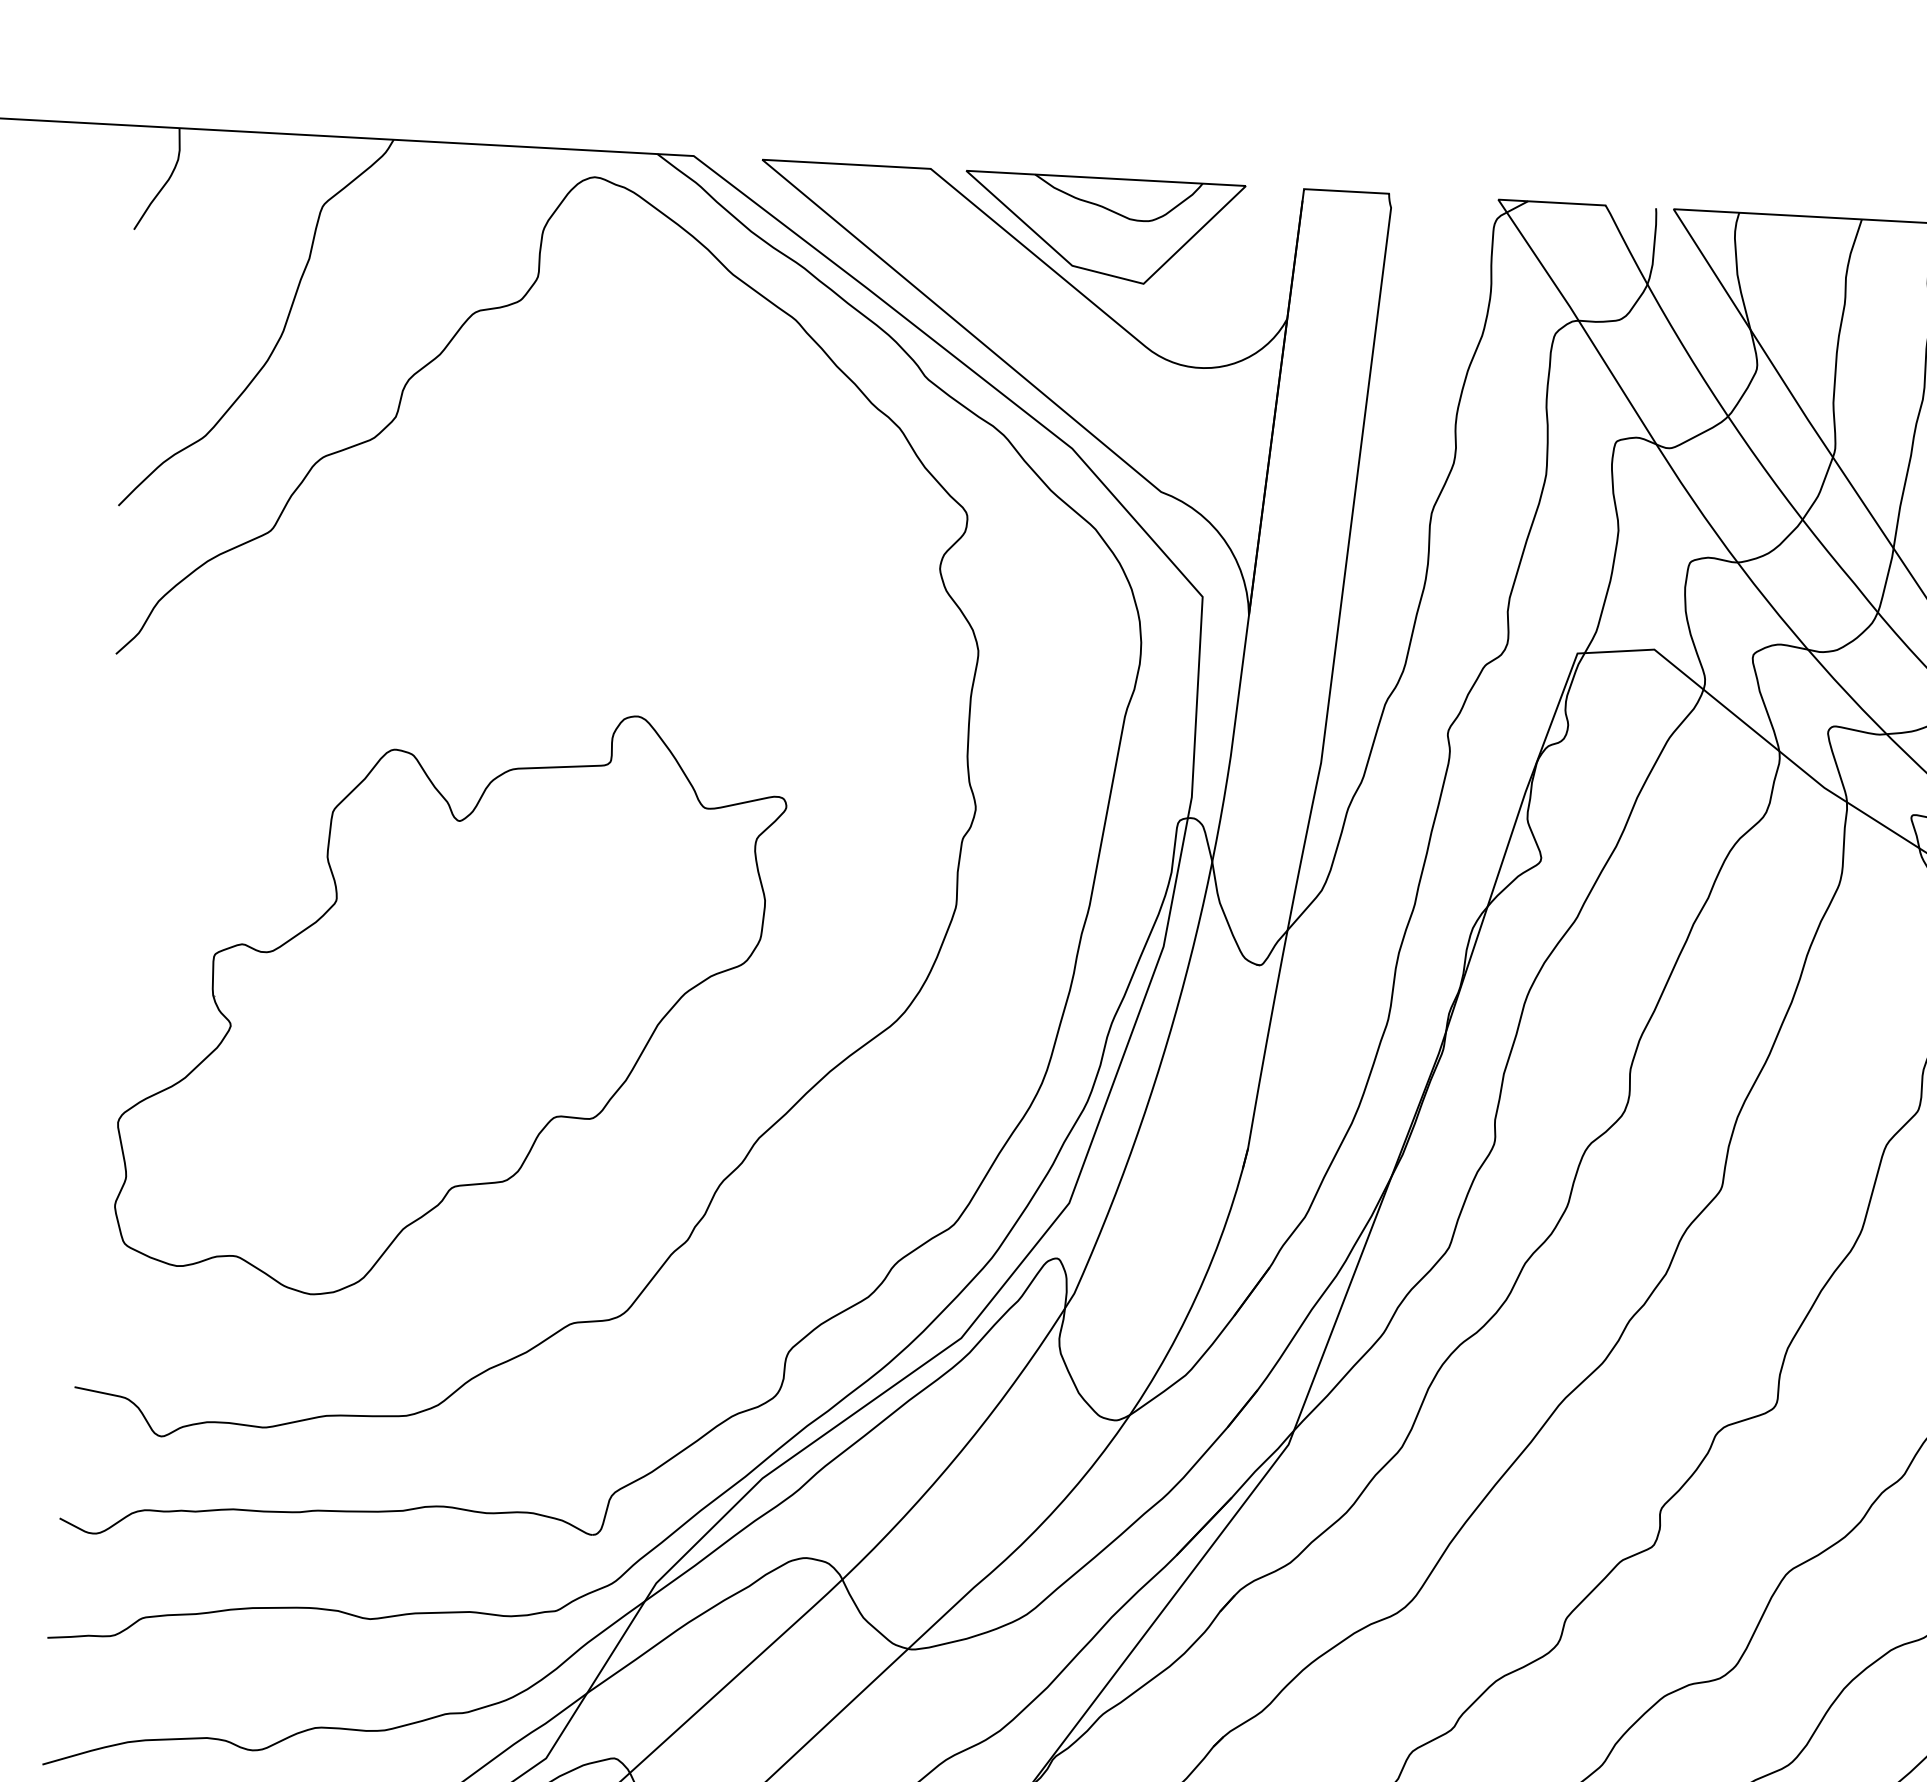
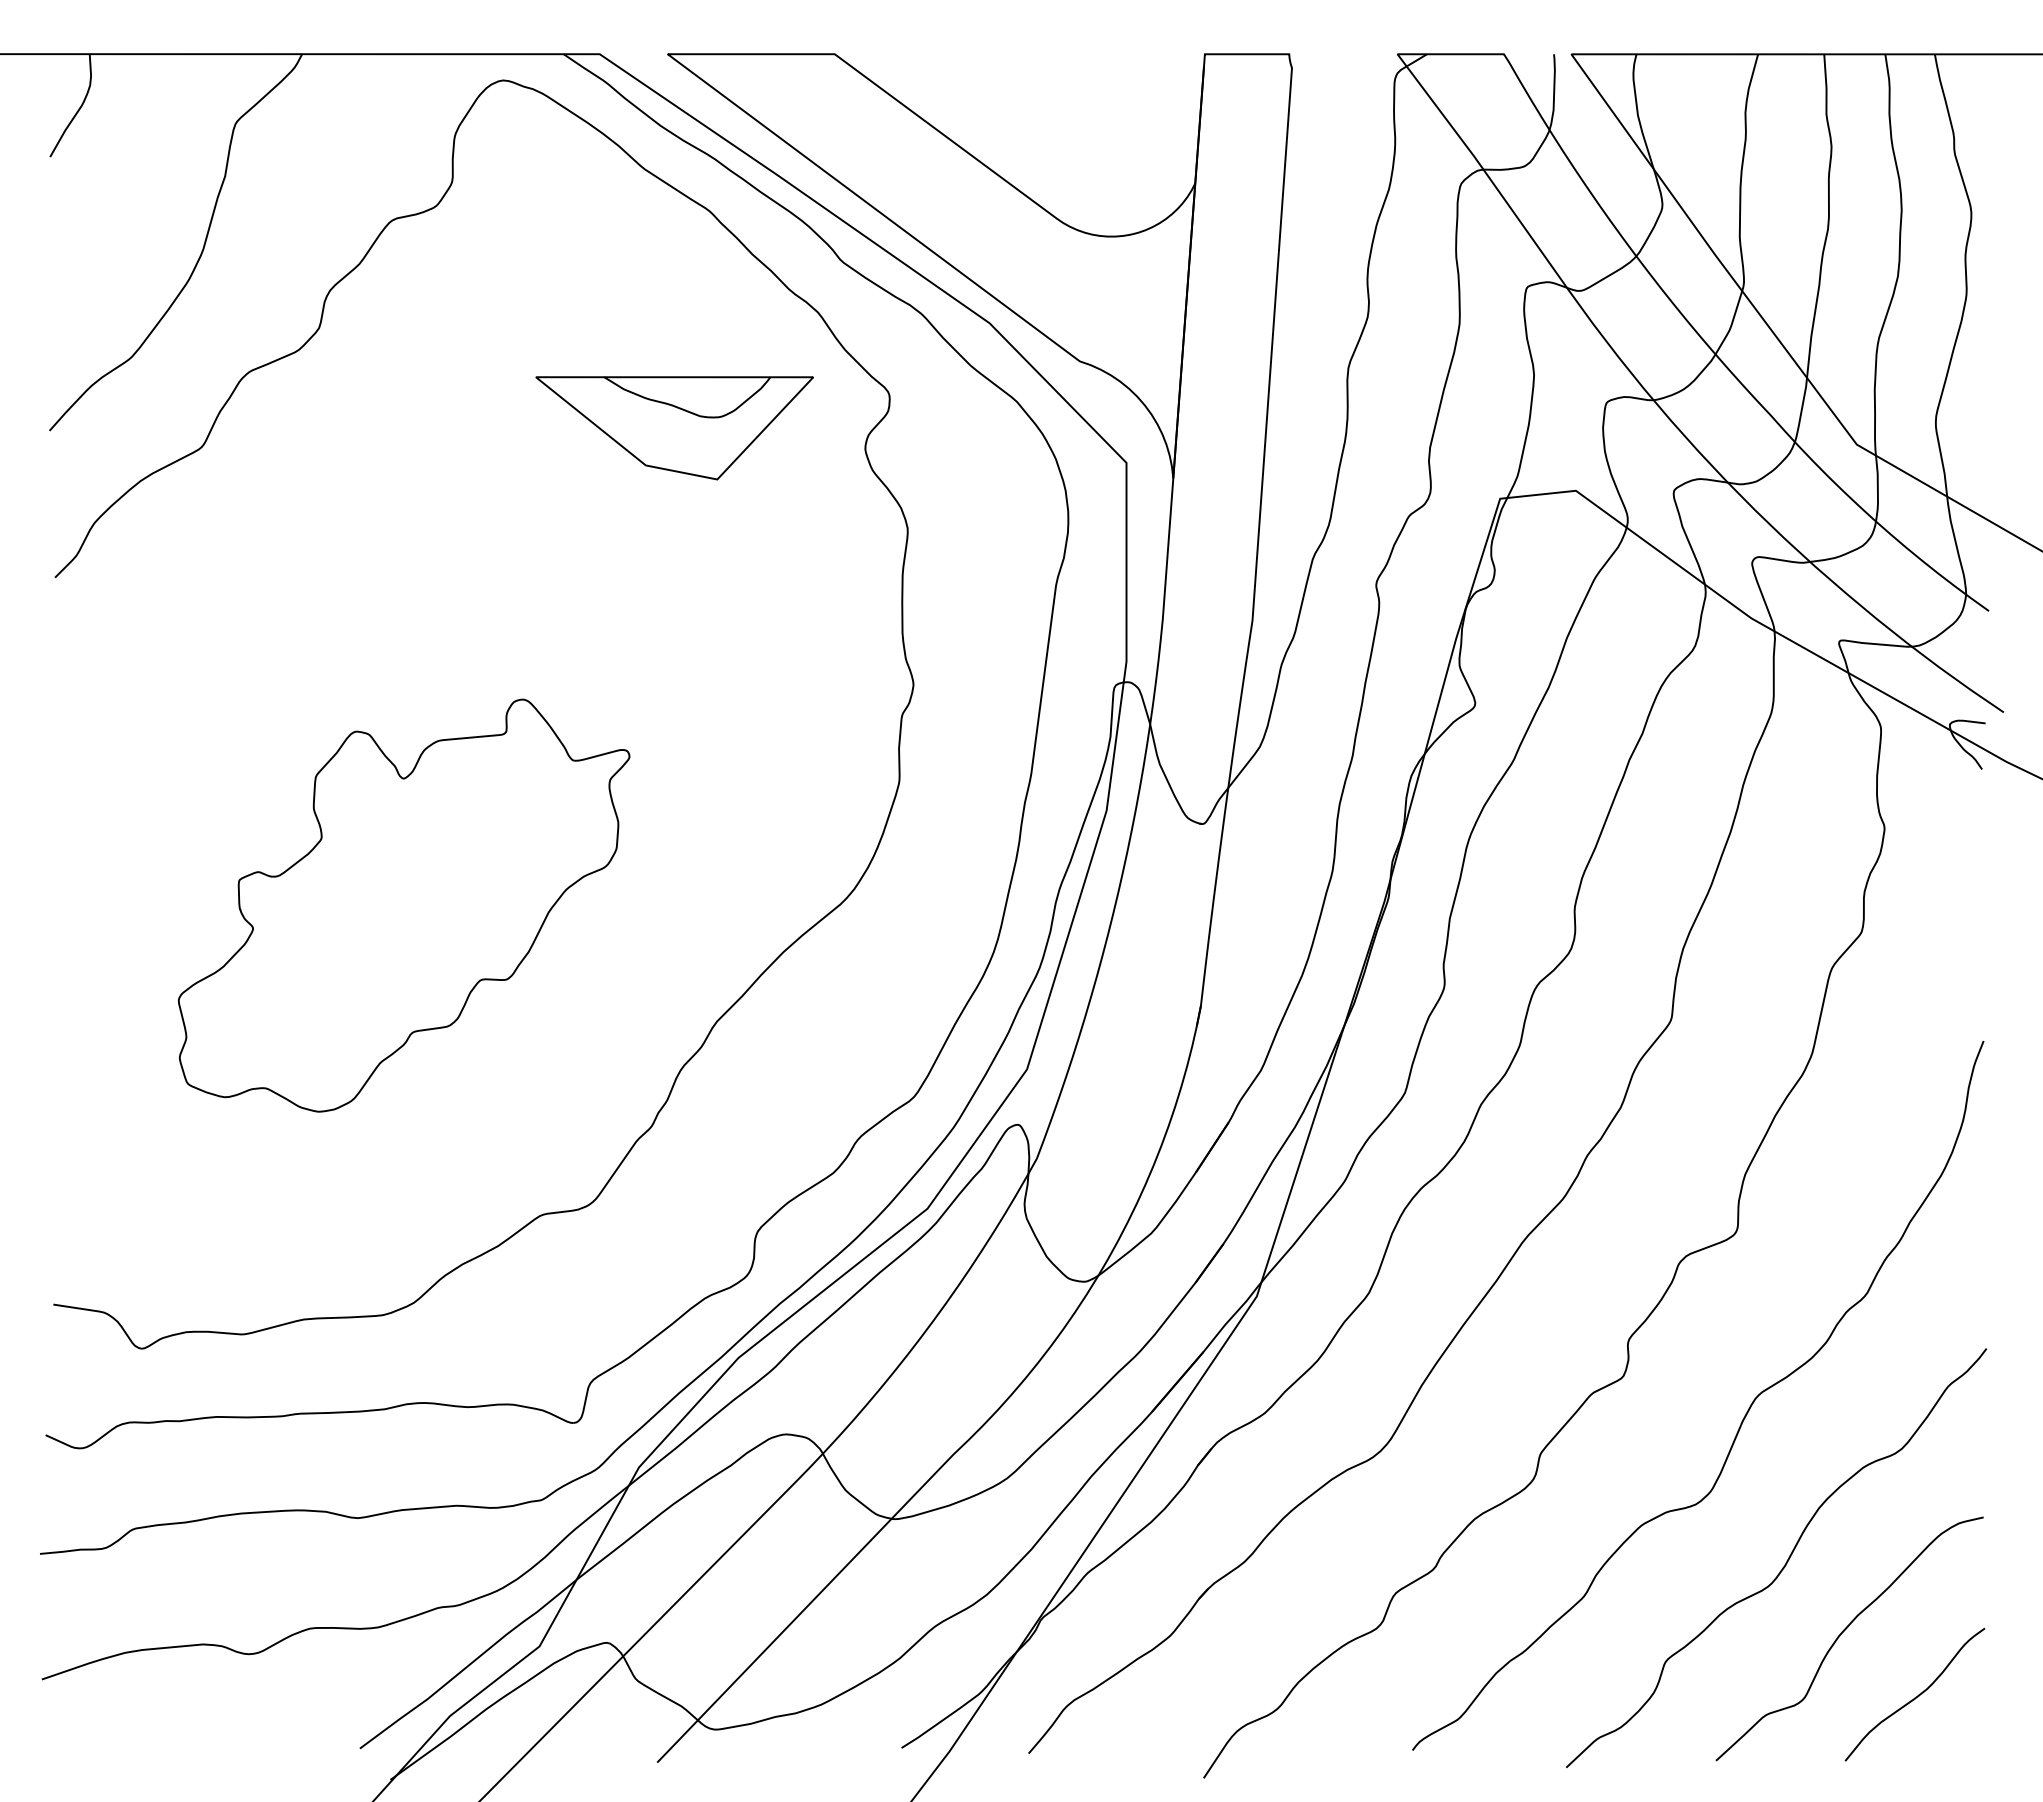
part: (1103, 230) -> (674, 428), moved
part: (449, 1003) -> (403, 905), size x0.7

